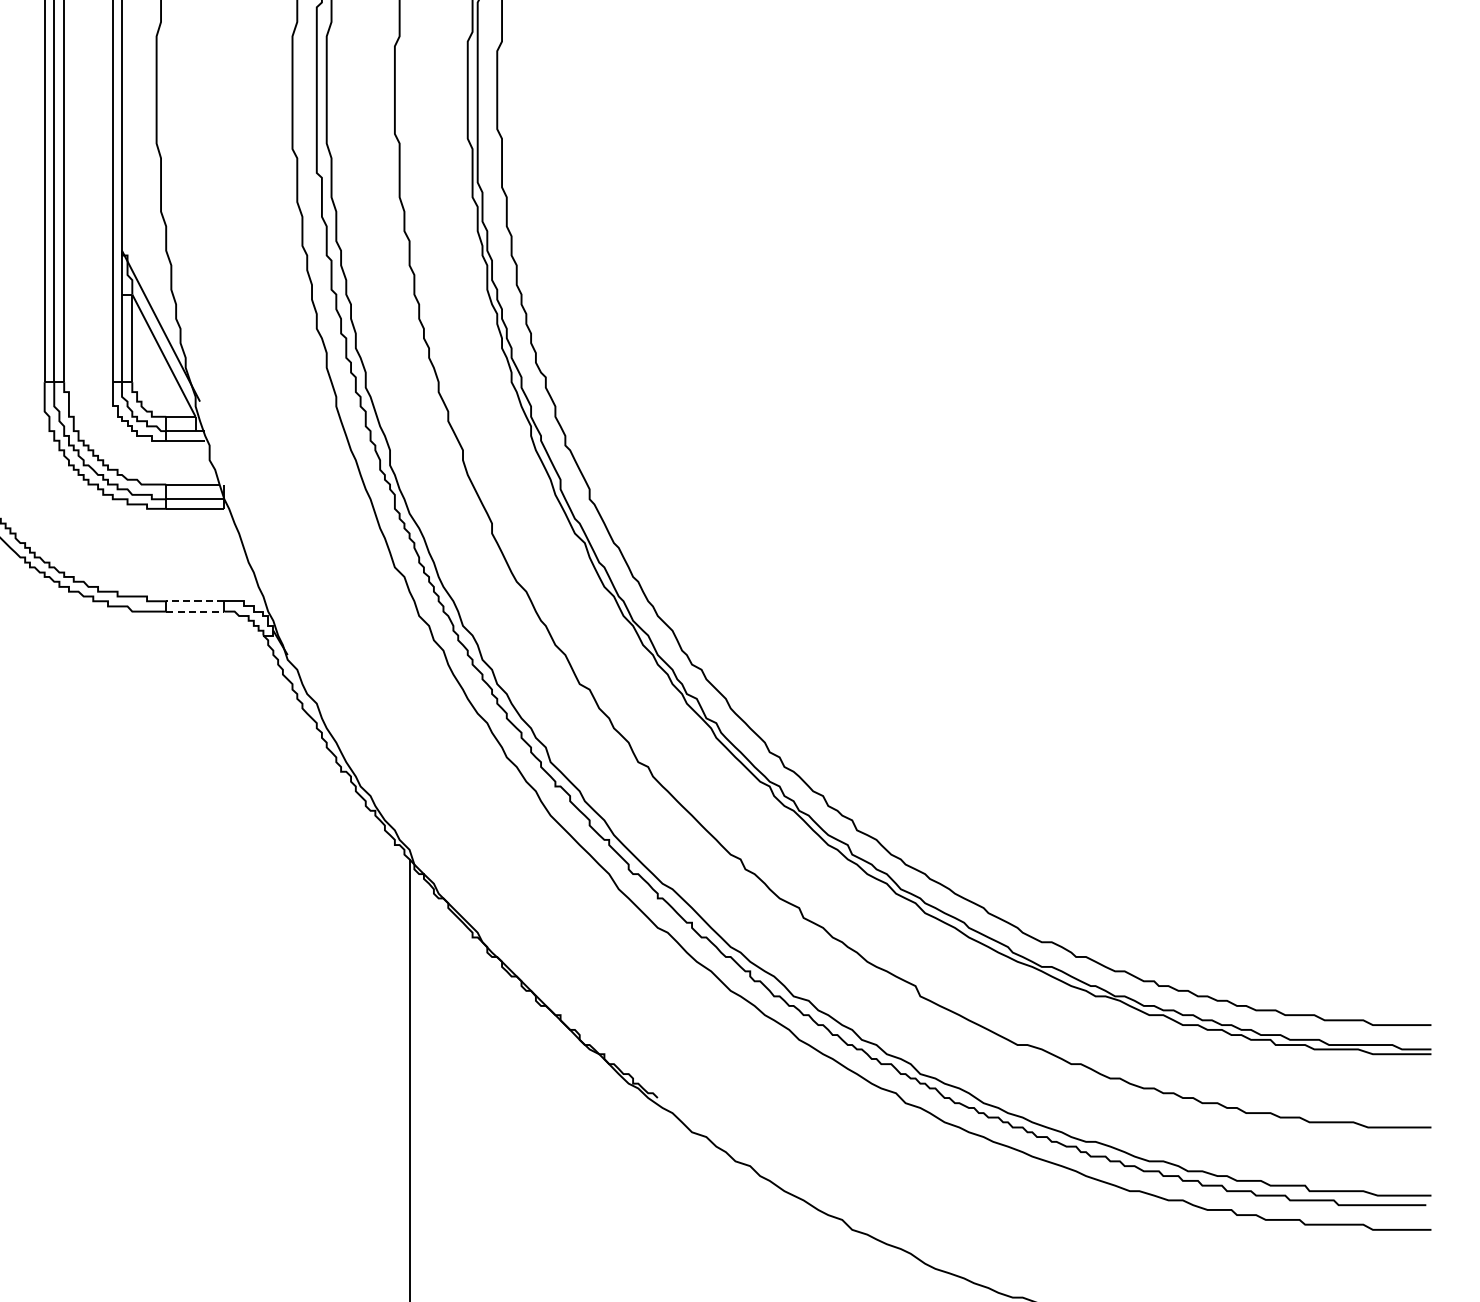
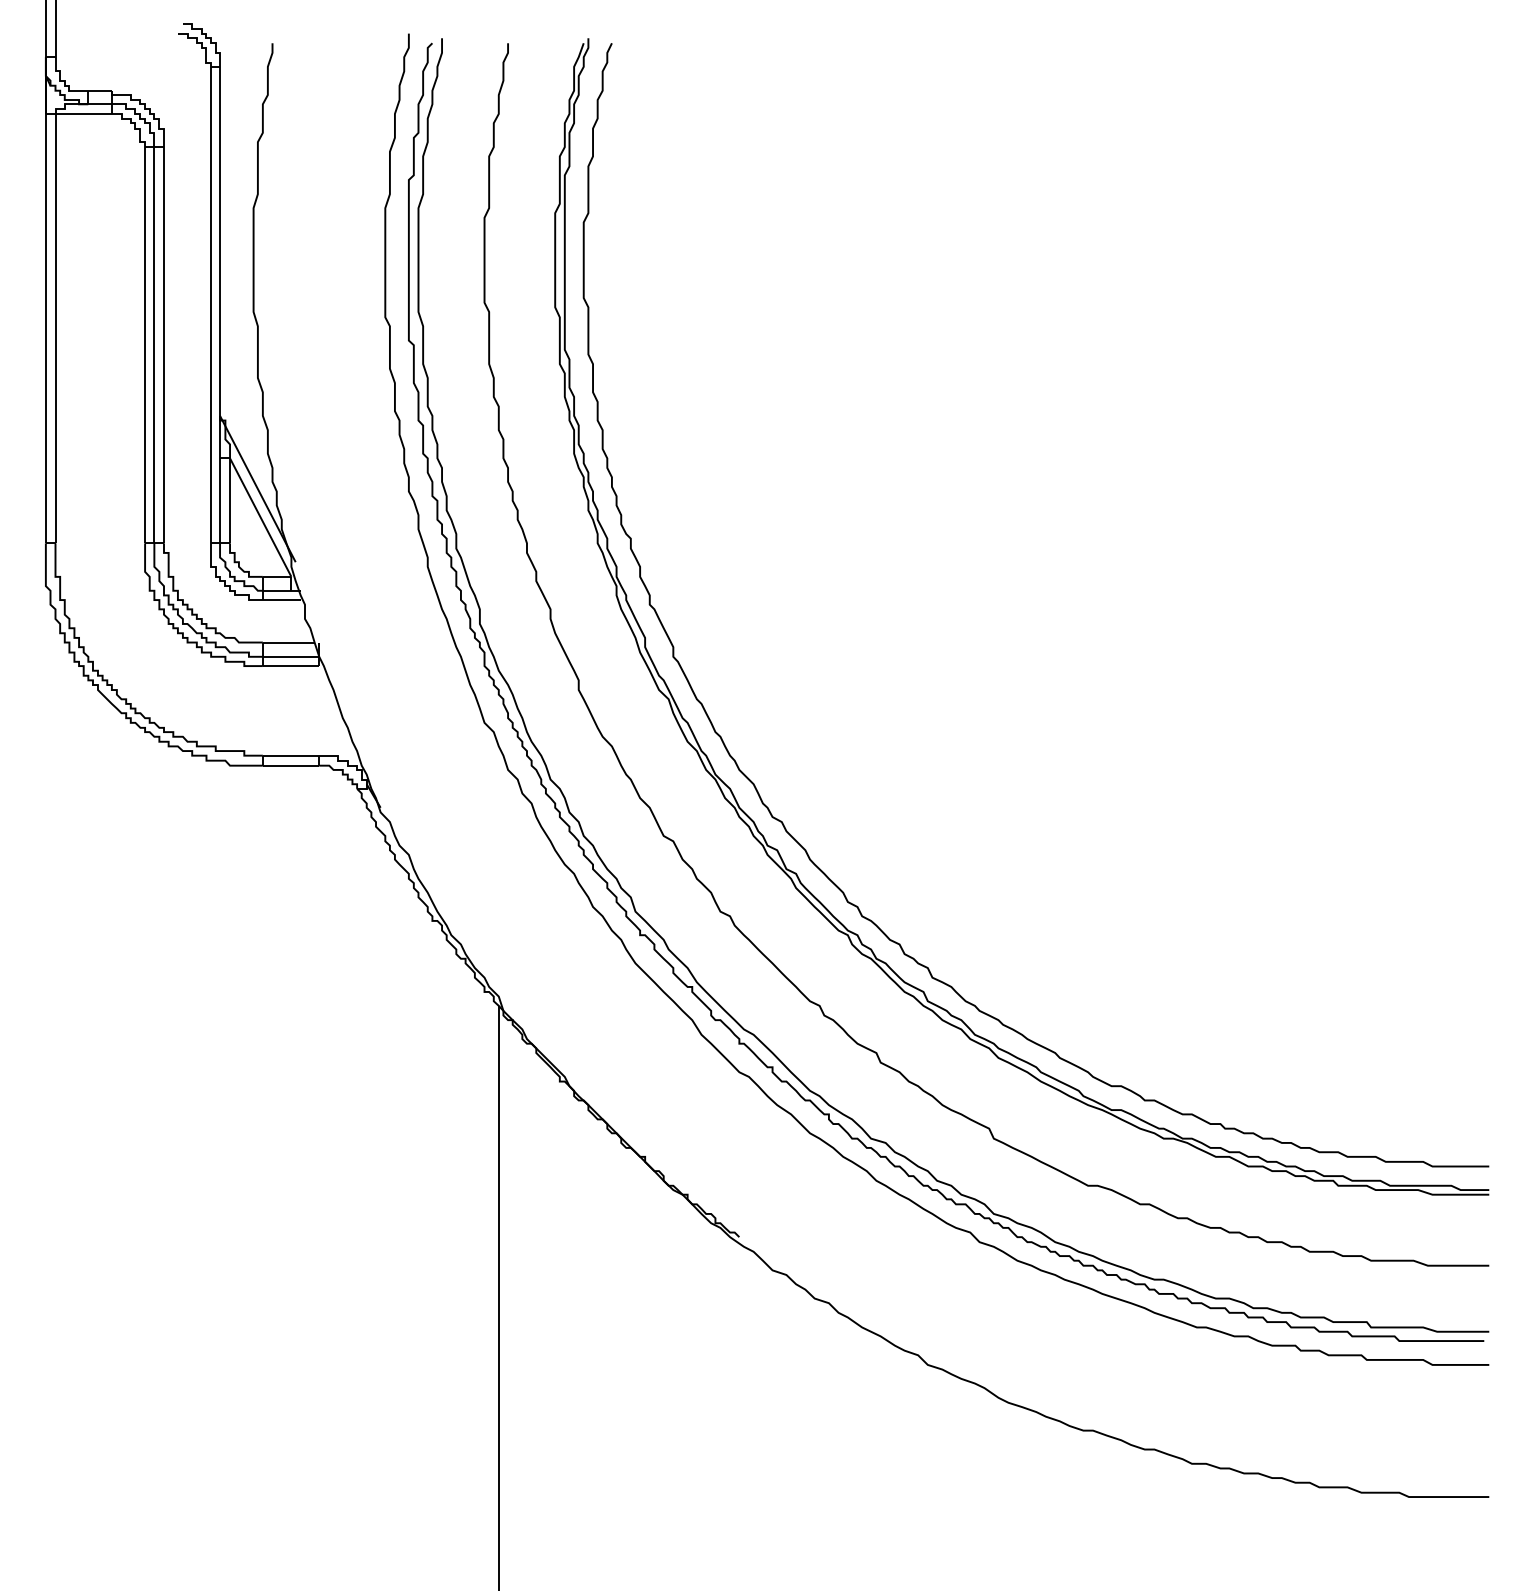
line: (194, 601) -> (290, 755), dashed -> solid
line: (195, 611) -> (291, 765), dashed -> solid

